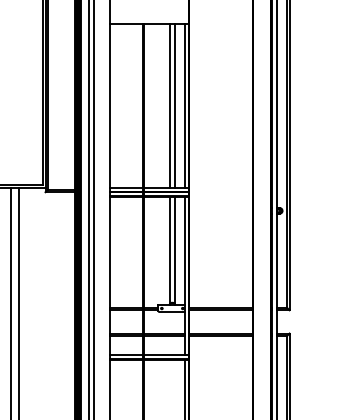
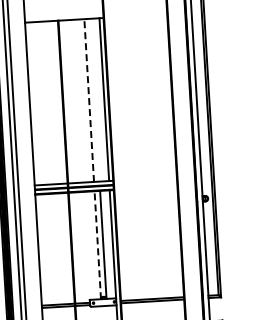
line: (175, 105) -> (95, 99), removed
line: (169, 106) -> (89, 101), solid -> dashed
line: (169, 250) -> (97, 244), solid -> dashed

